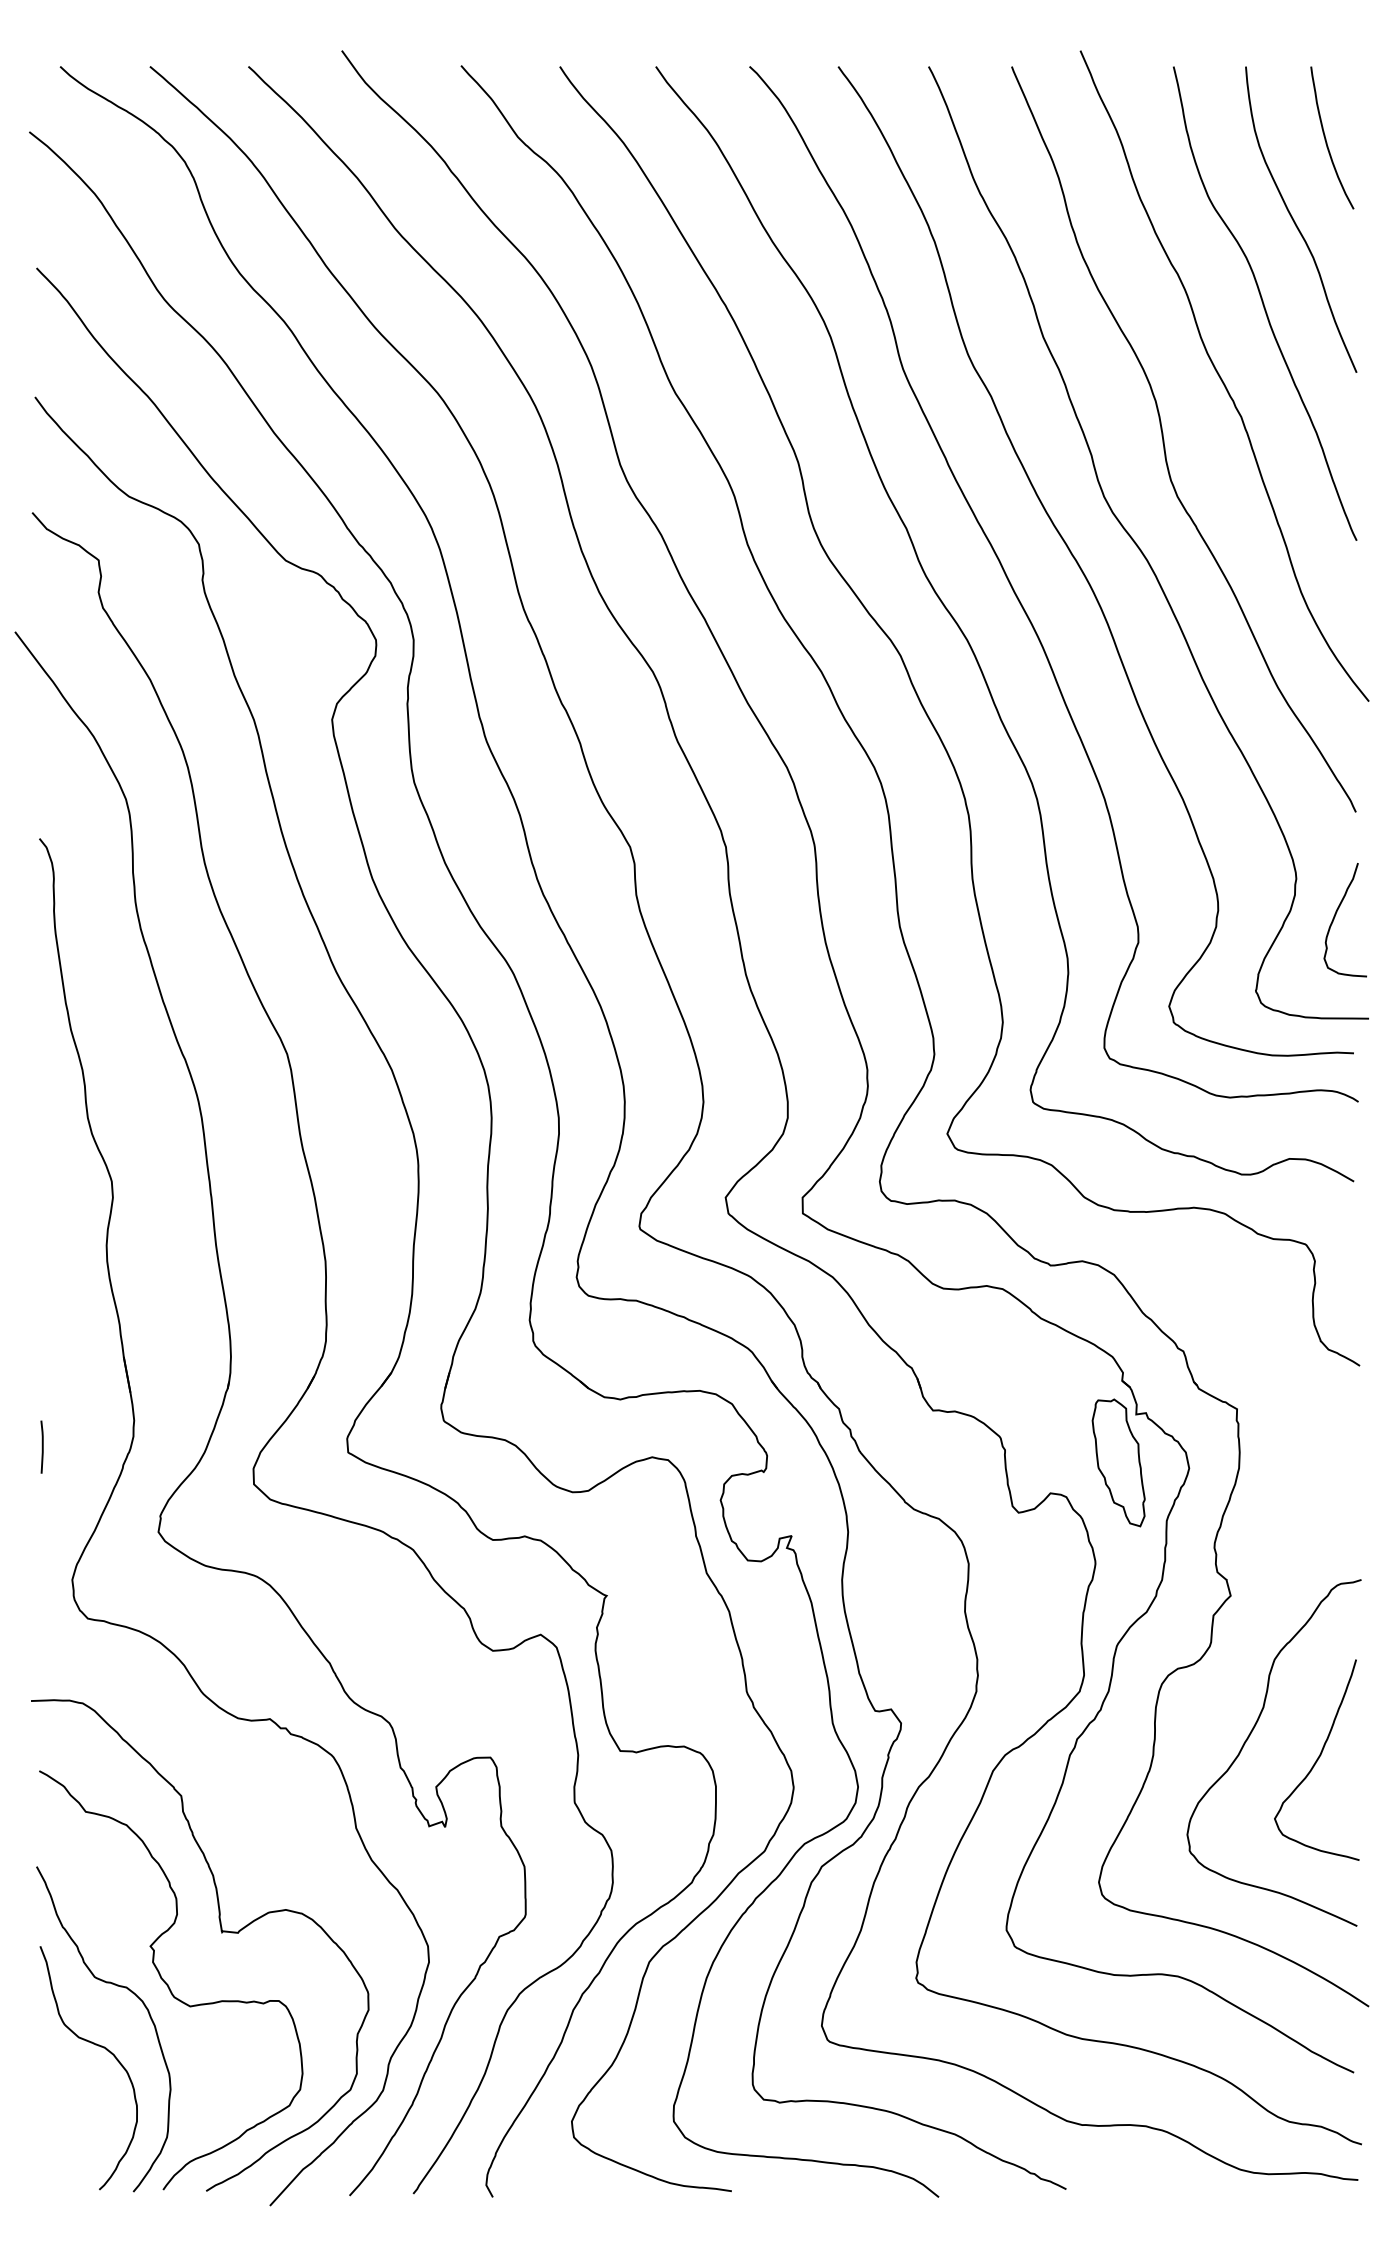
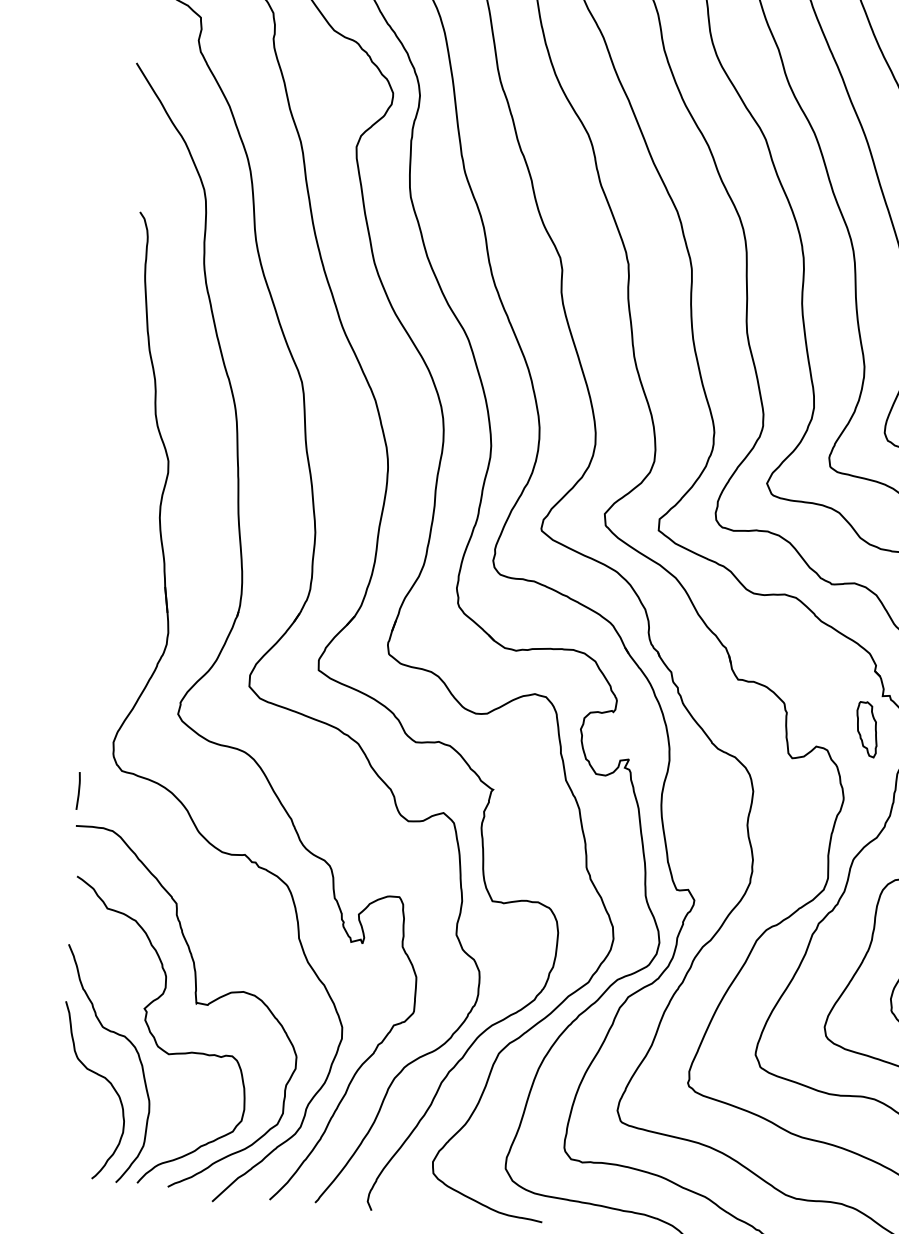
line: (41, 1446) -> (78, 790), moved
part: (1118, 1462) -> (866, 729), size x0.6

